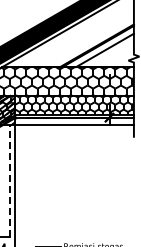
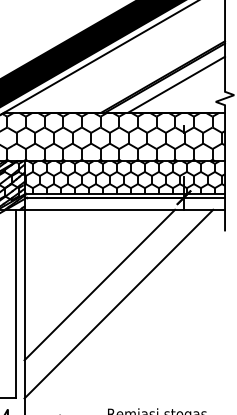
line: (59, 169) -> (100, 284), added
line: (9, 180) -> (16, 303), dashed -> solid
line: (70, 180) -> (118, 303), added

